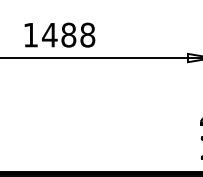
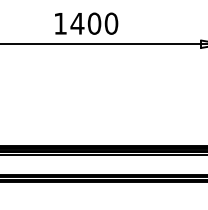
text: (77, 34) -> (102, 23), 1488 -> 1400

